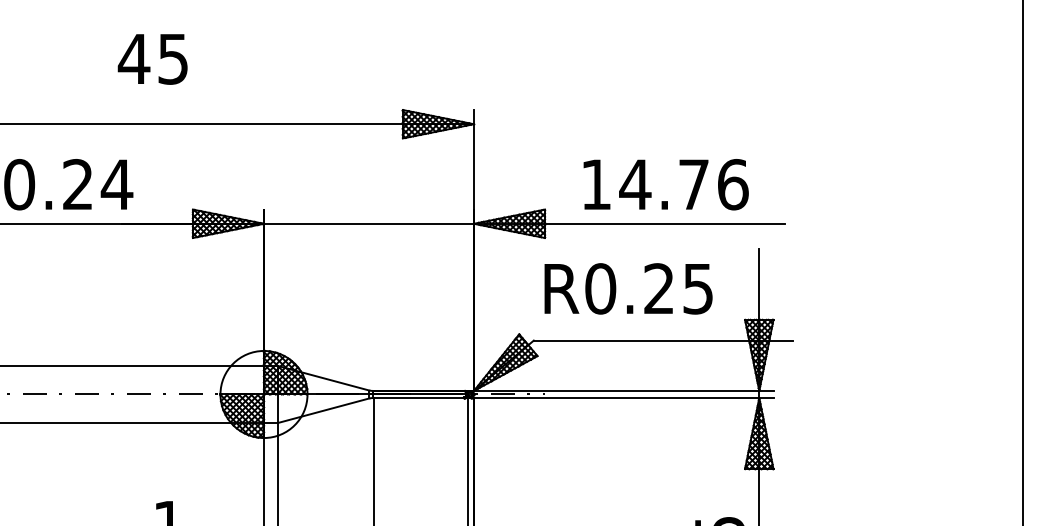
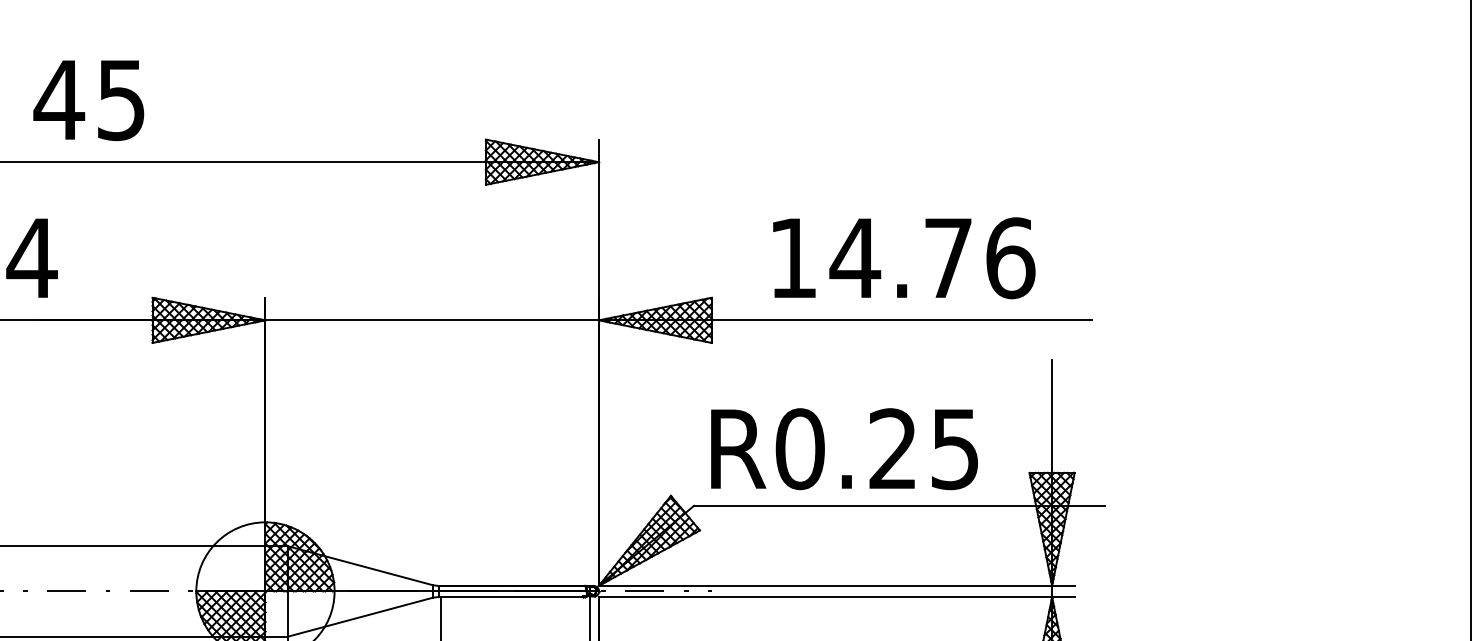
text: (152, 59) -> (88, 100), moved
text: (628, 288) -> (844, 448), moved

